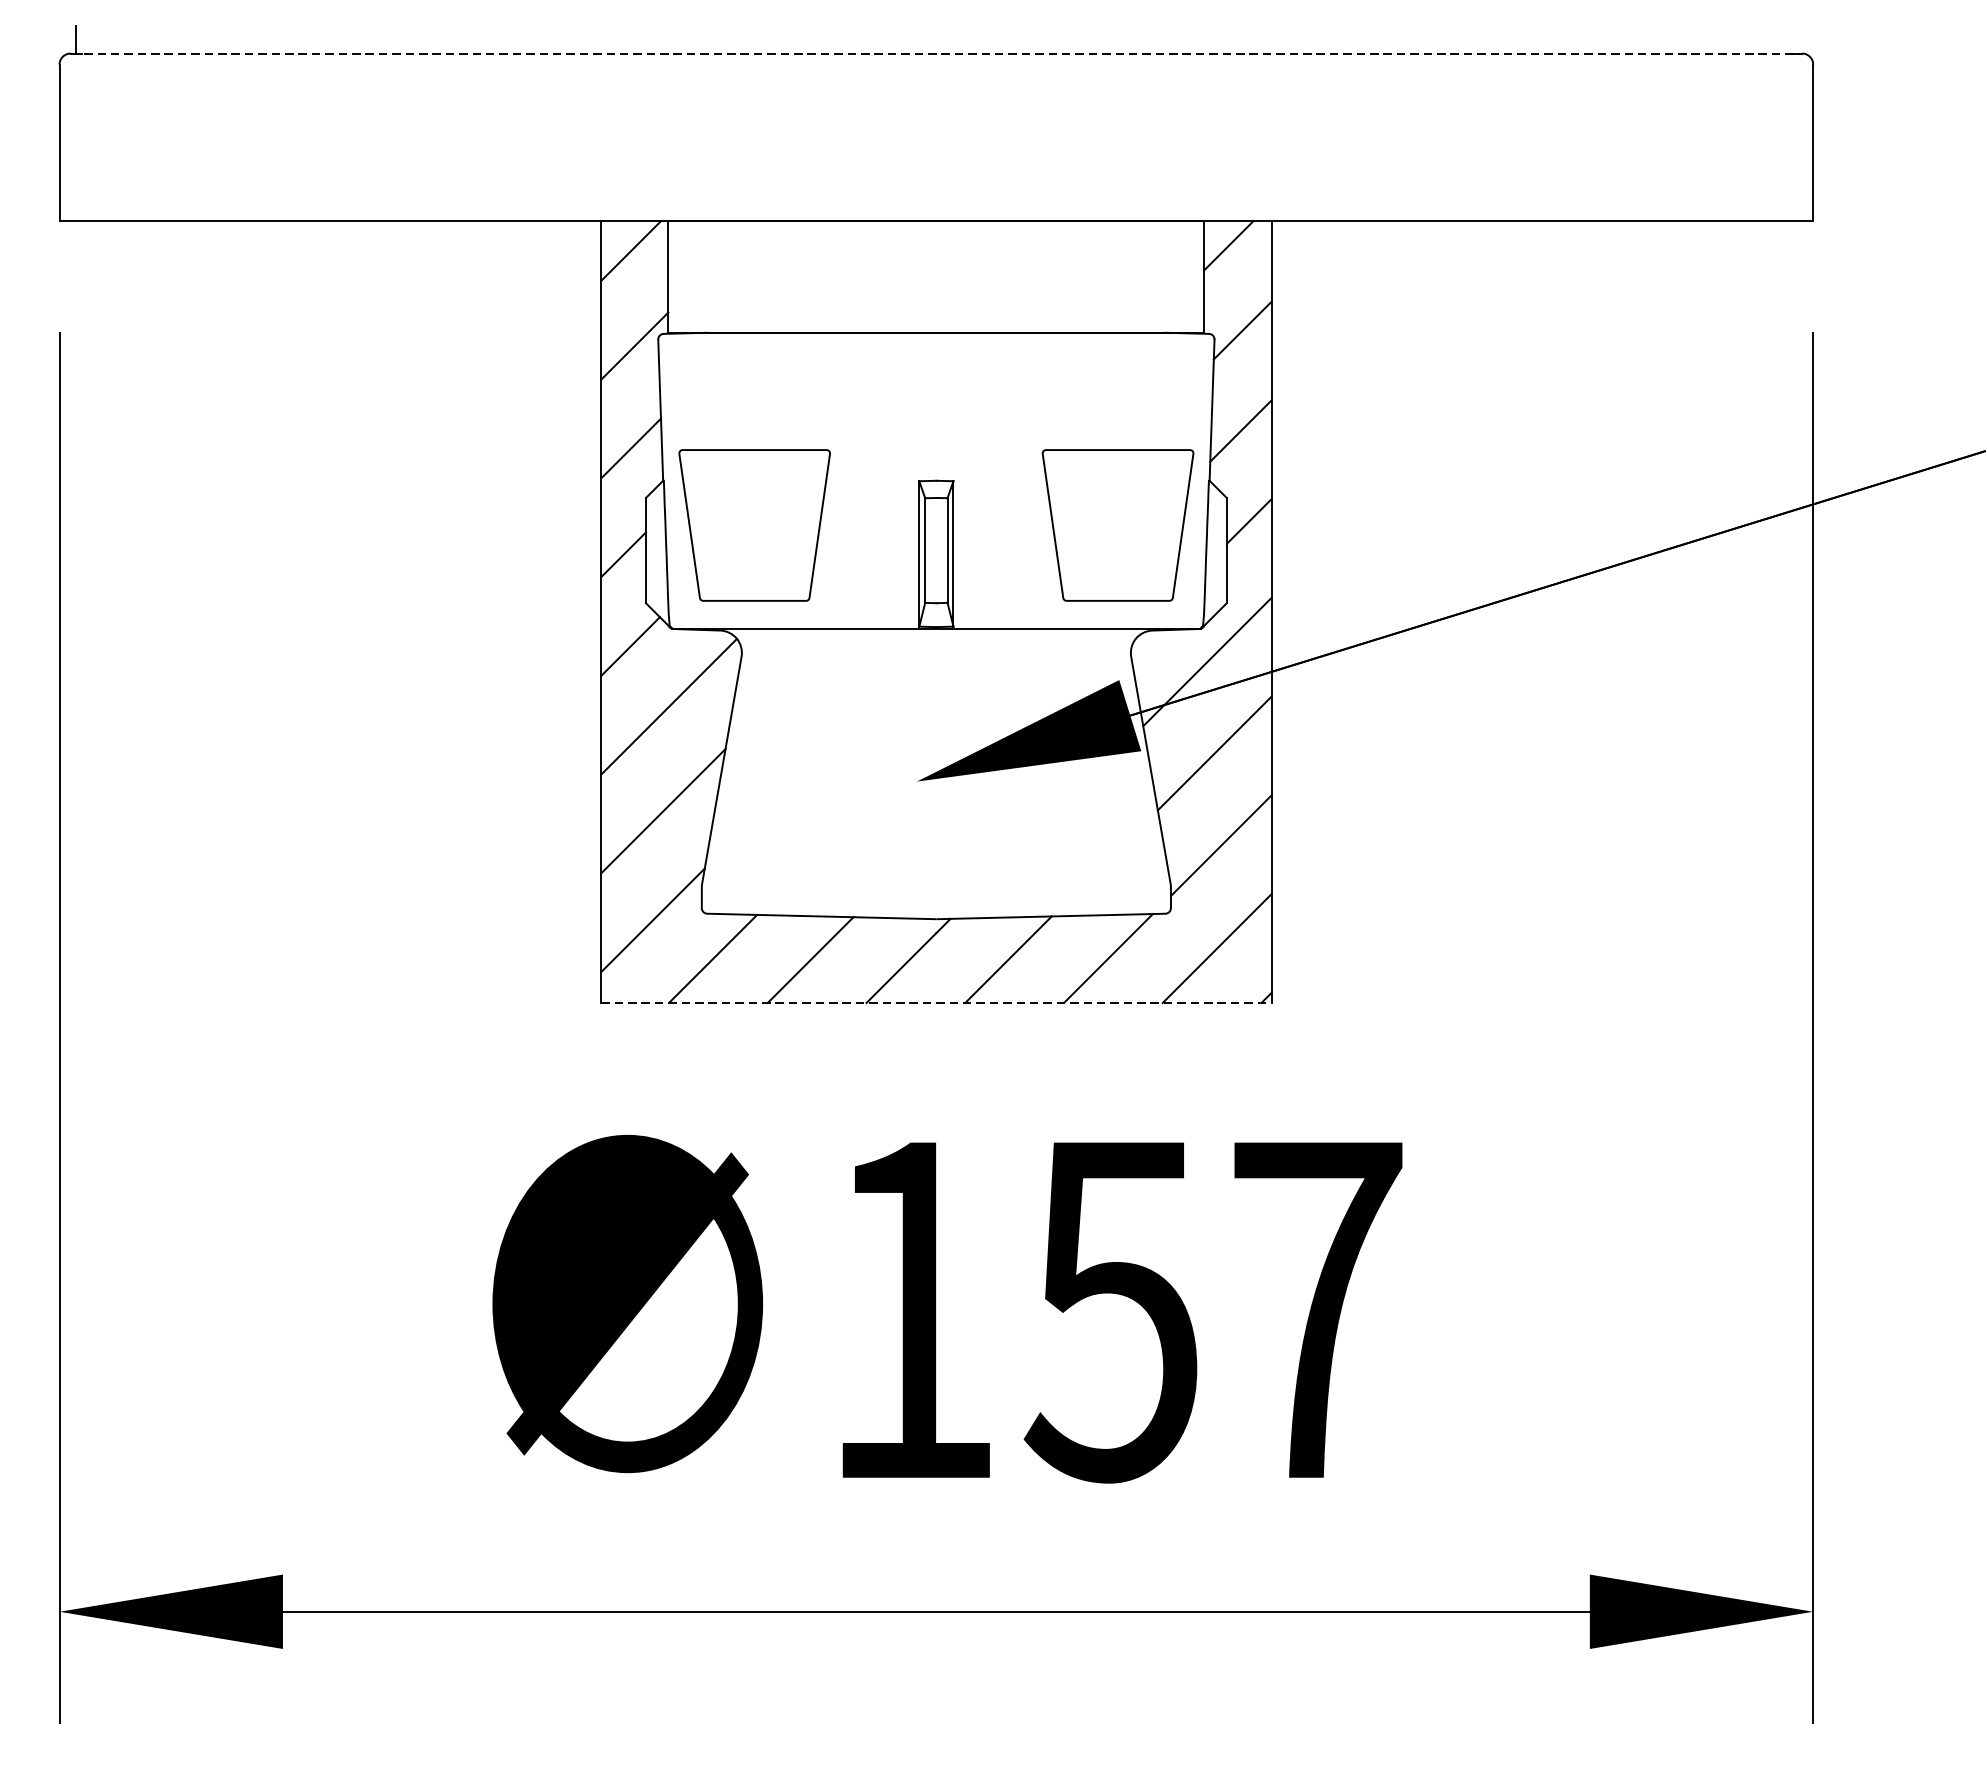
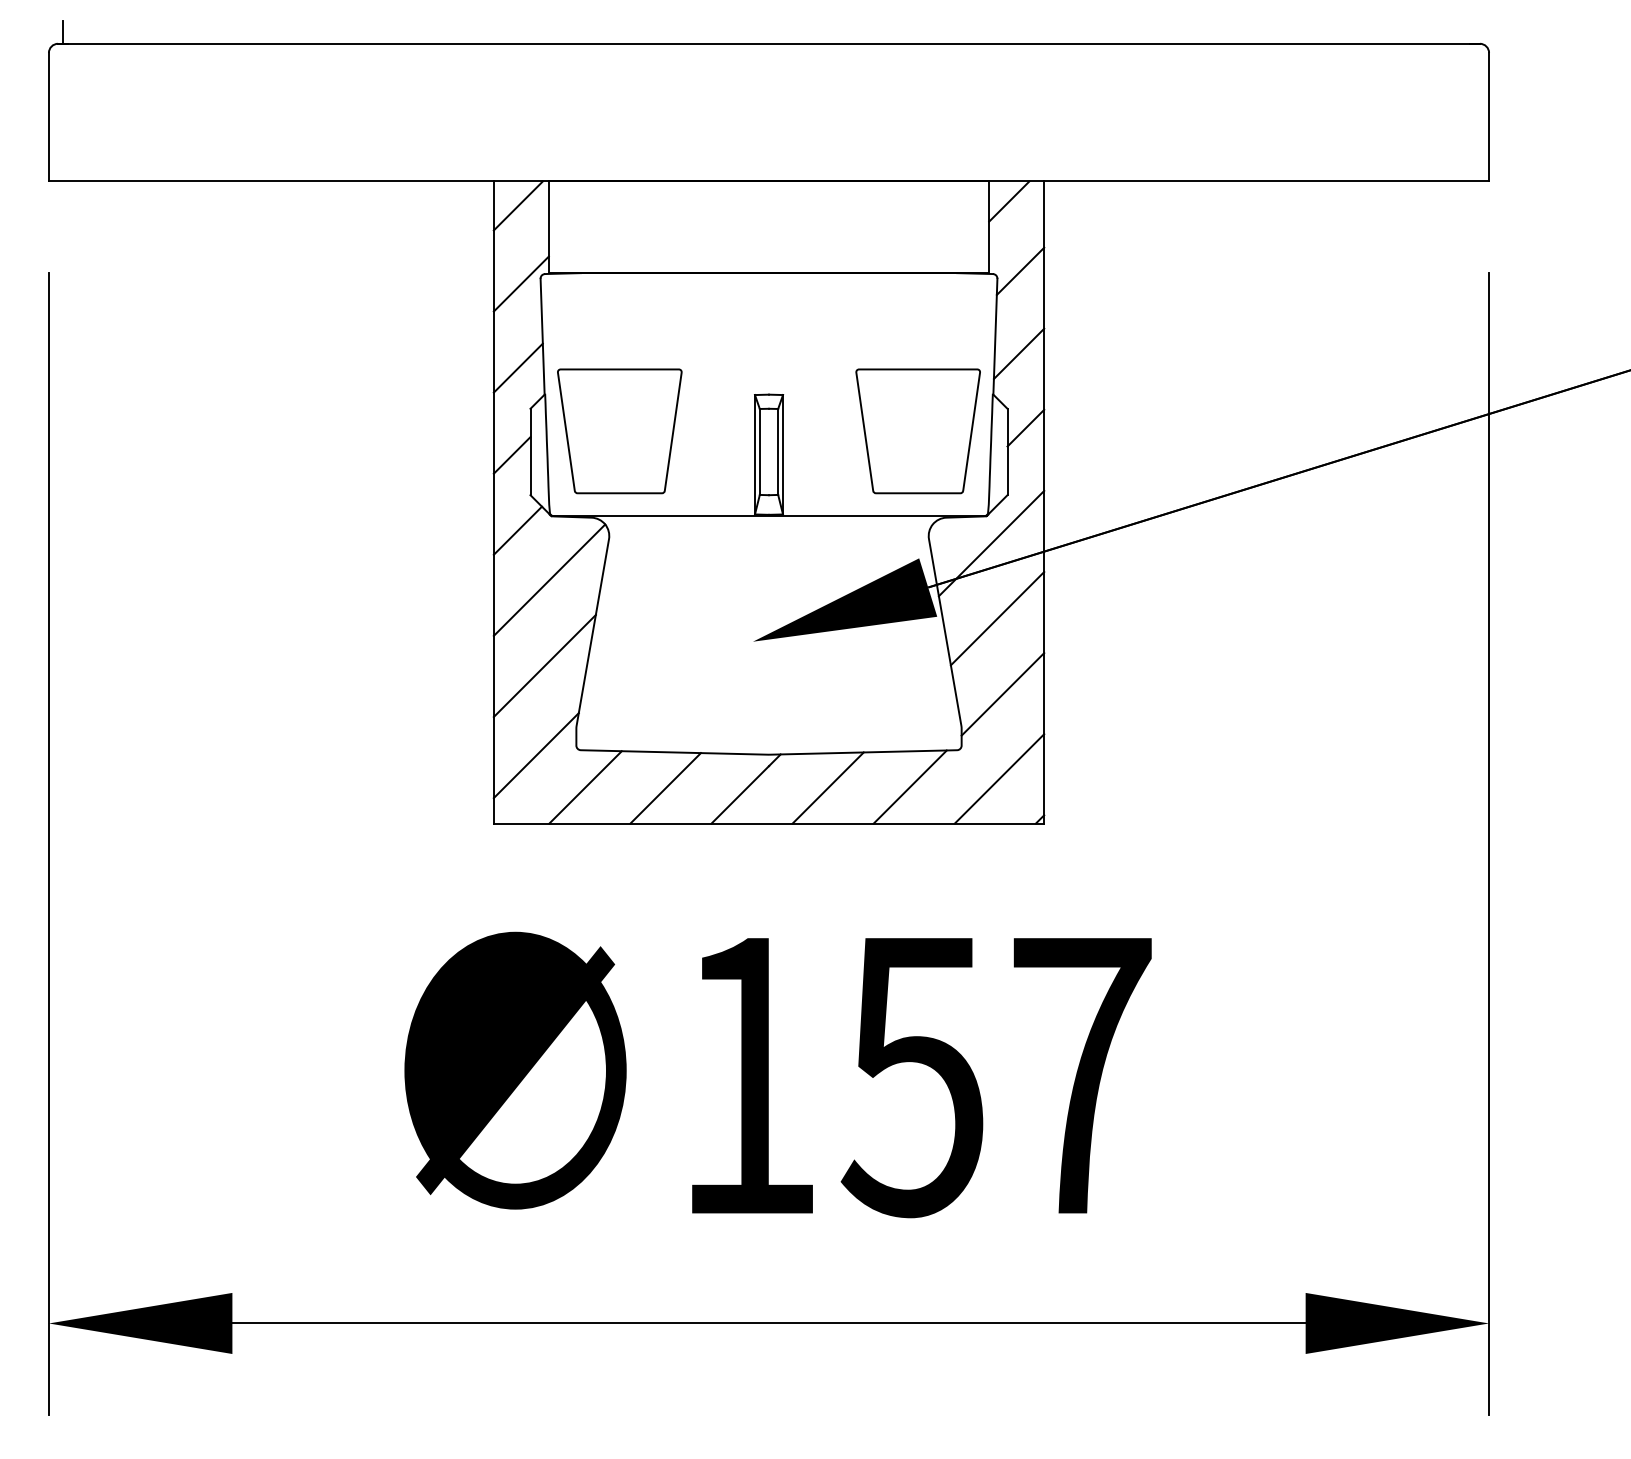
line: (936, 53) -> (769, 43), dashed -> solid
line: (936, 1002) -> (769, 823), dashed -> solid

